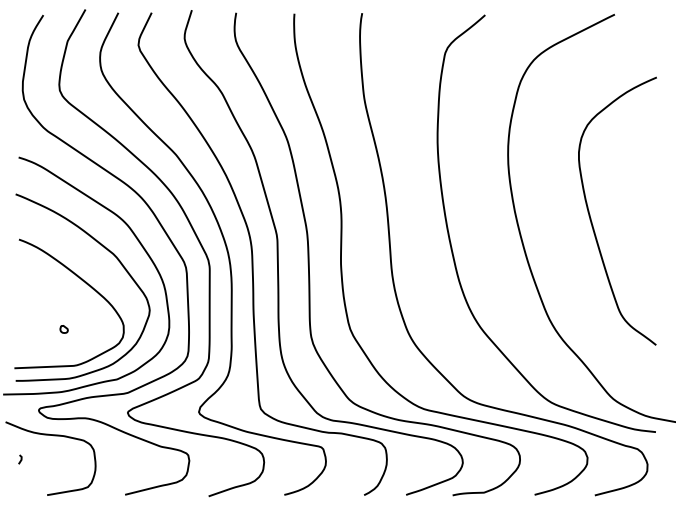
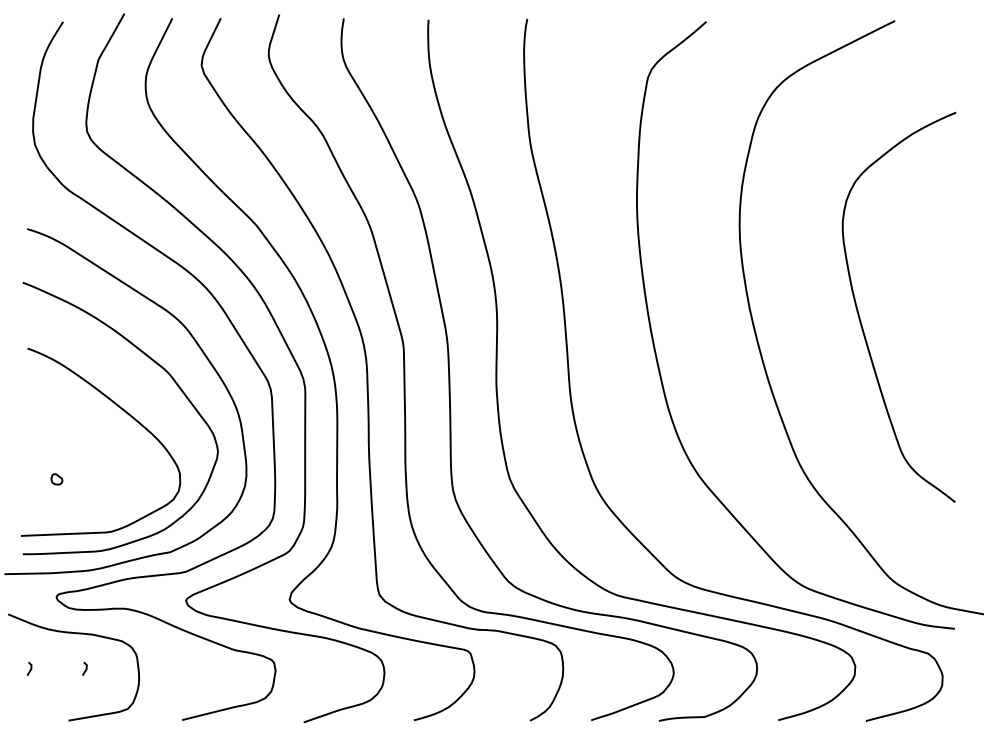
part: (63, 329) -> (55, 479), moved
line: (58, 459) -> (85, 668), added

